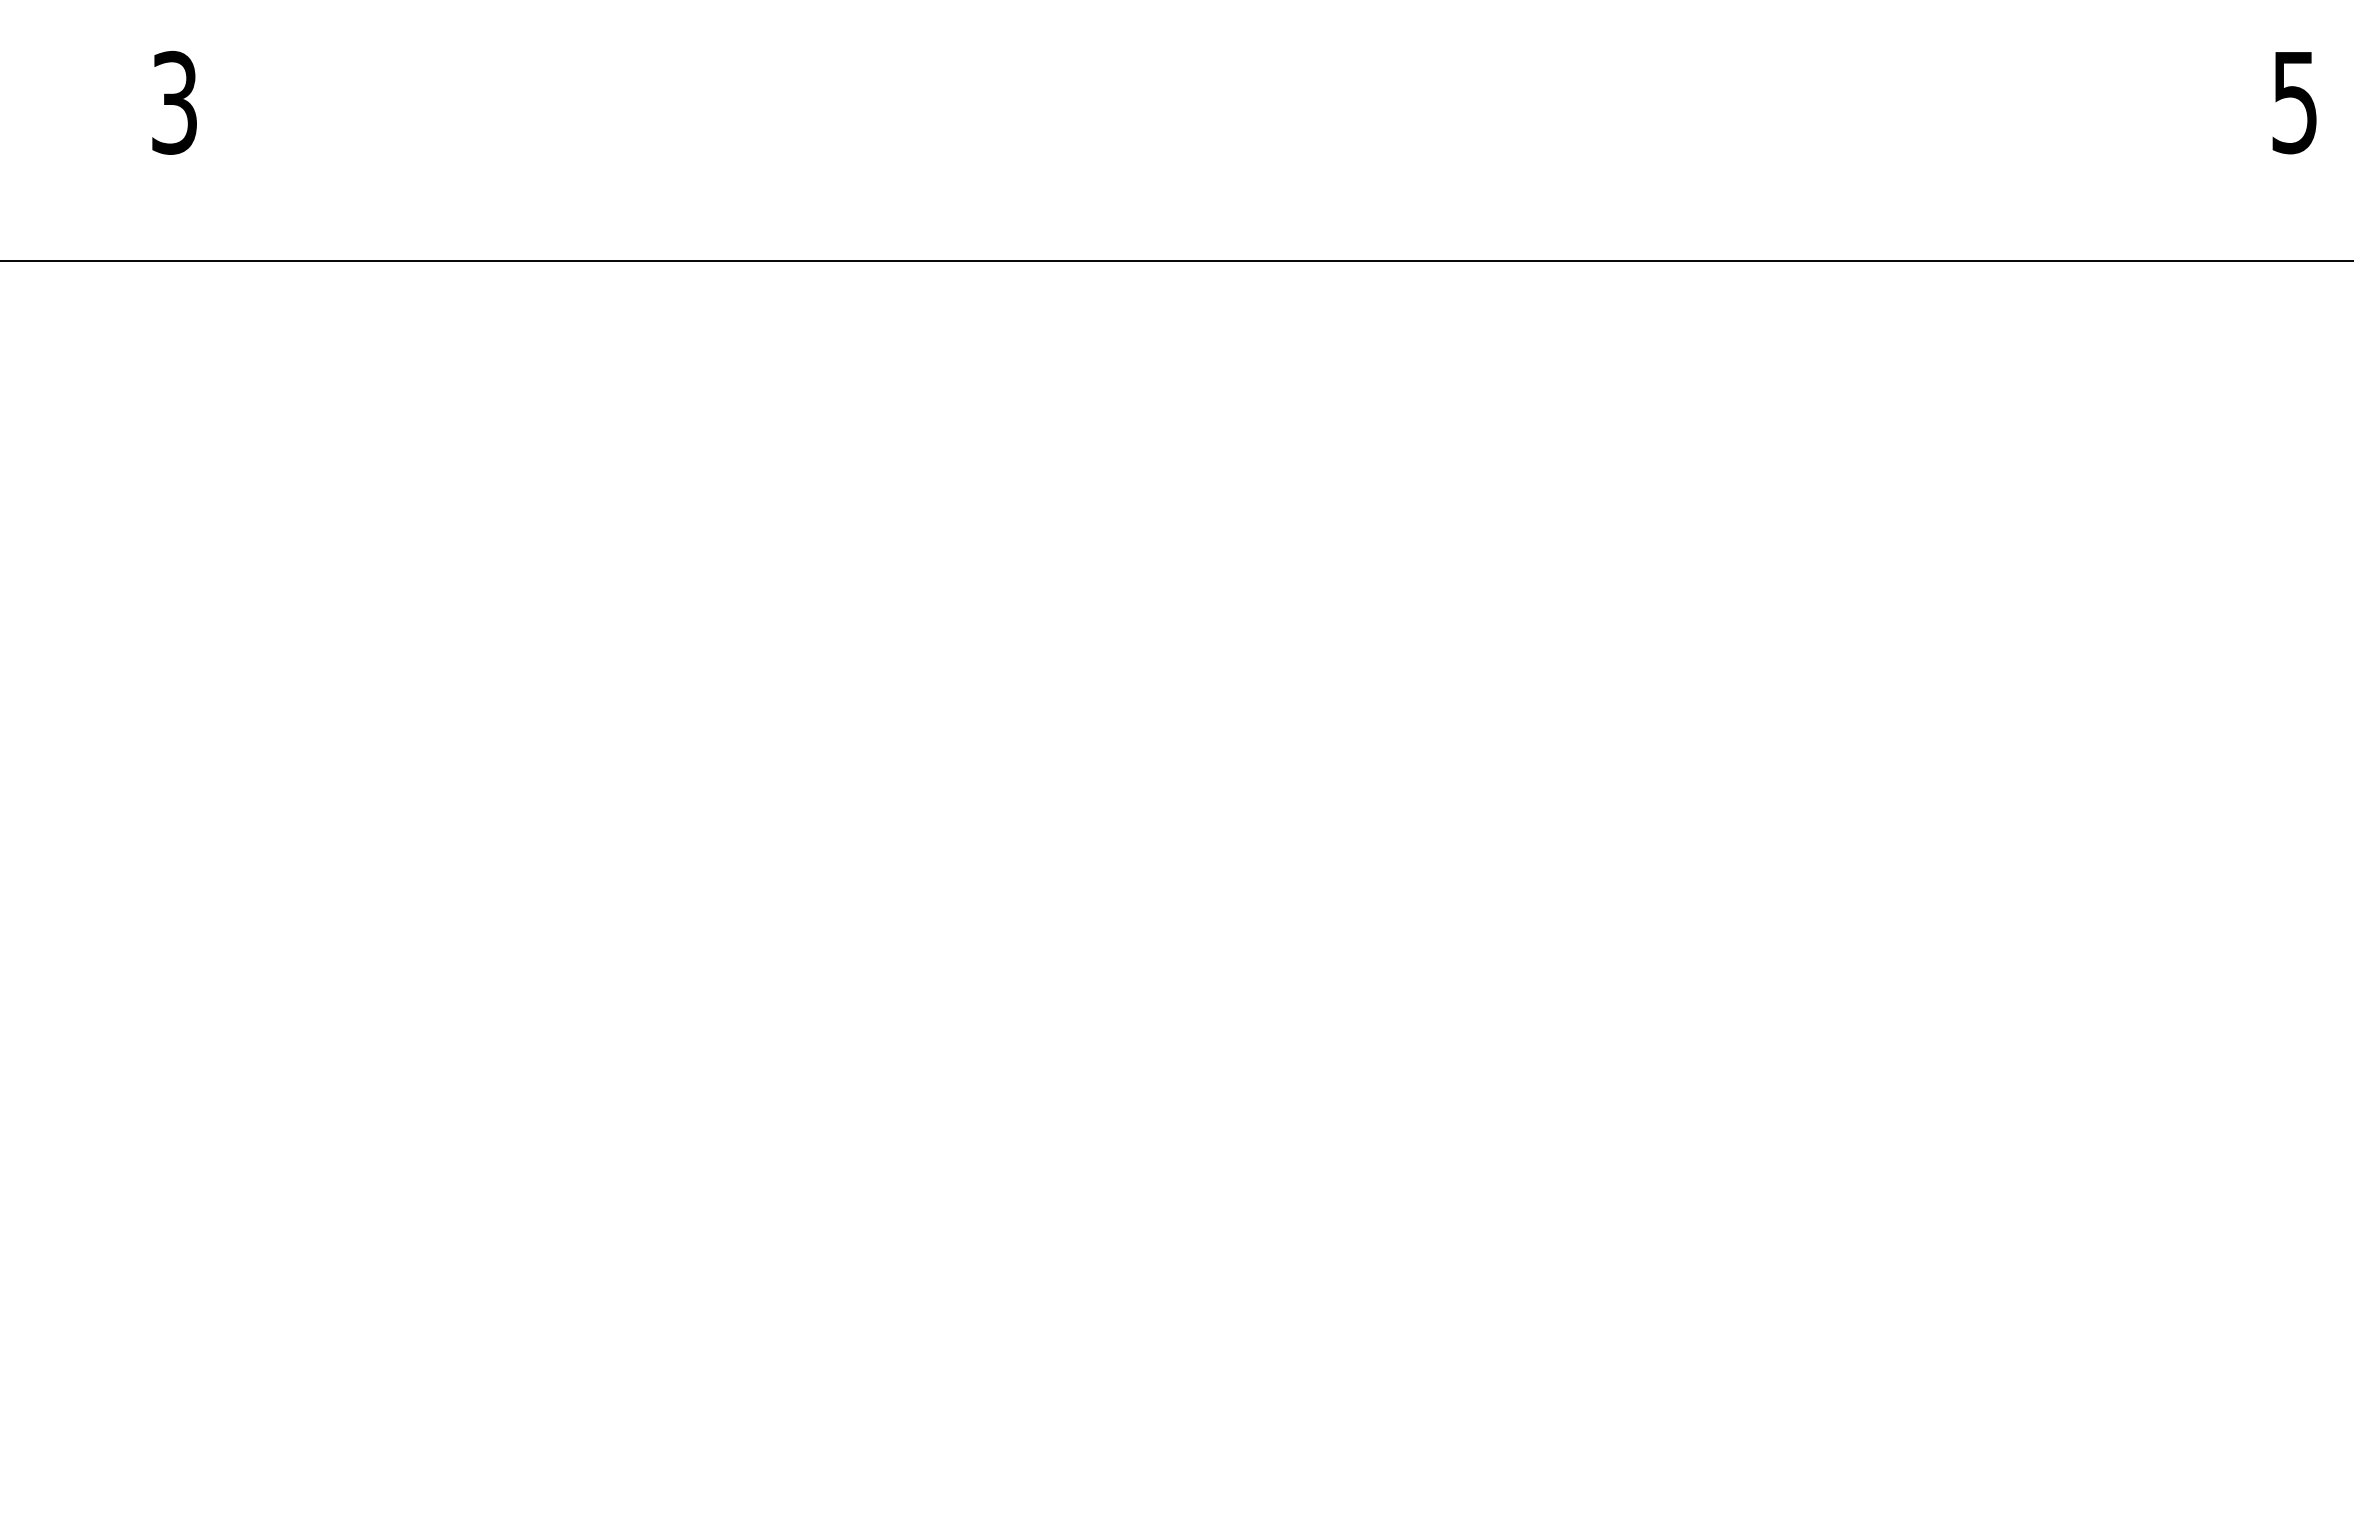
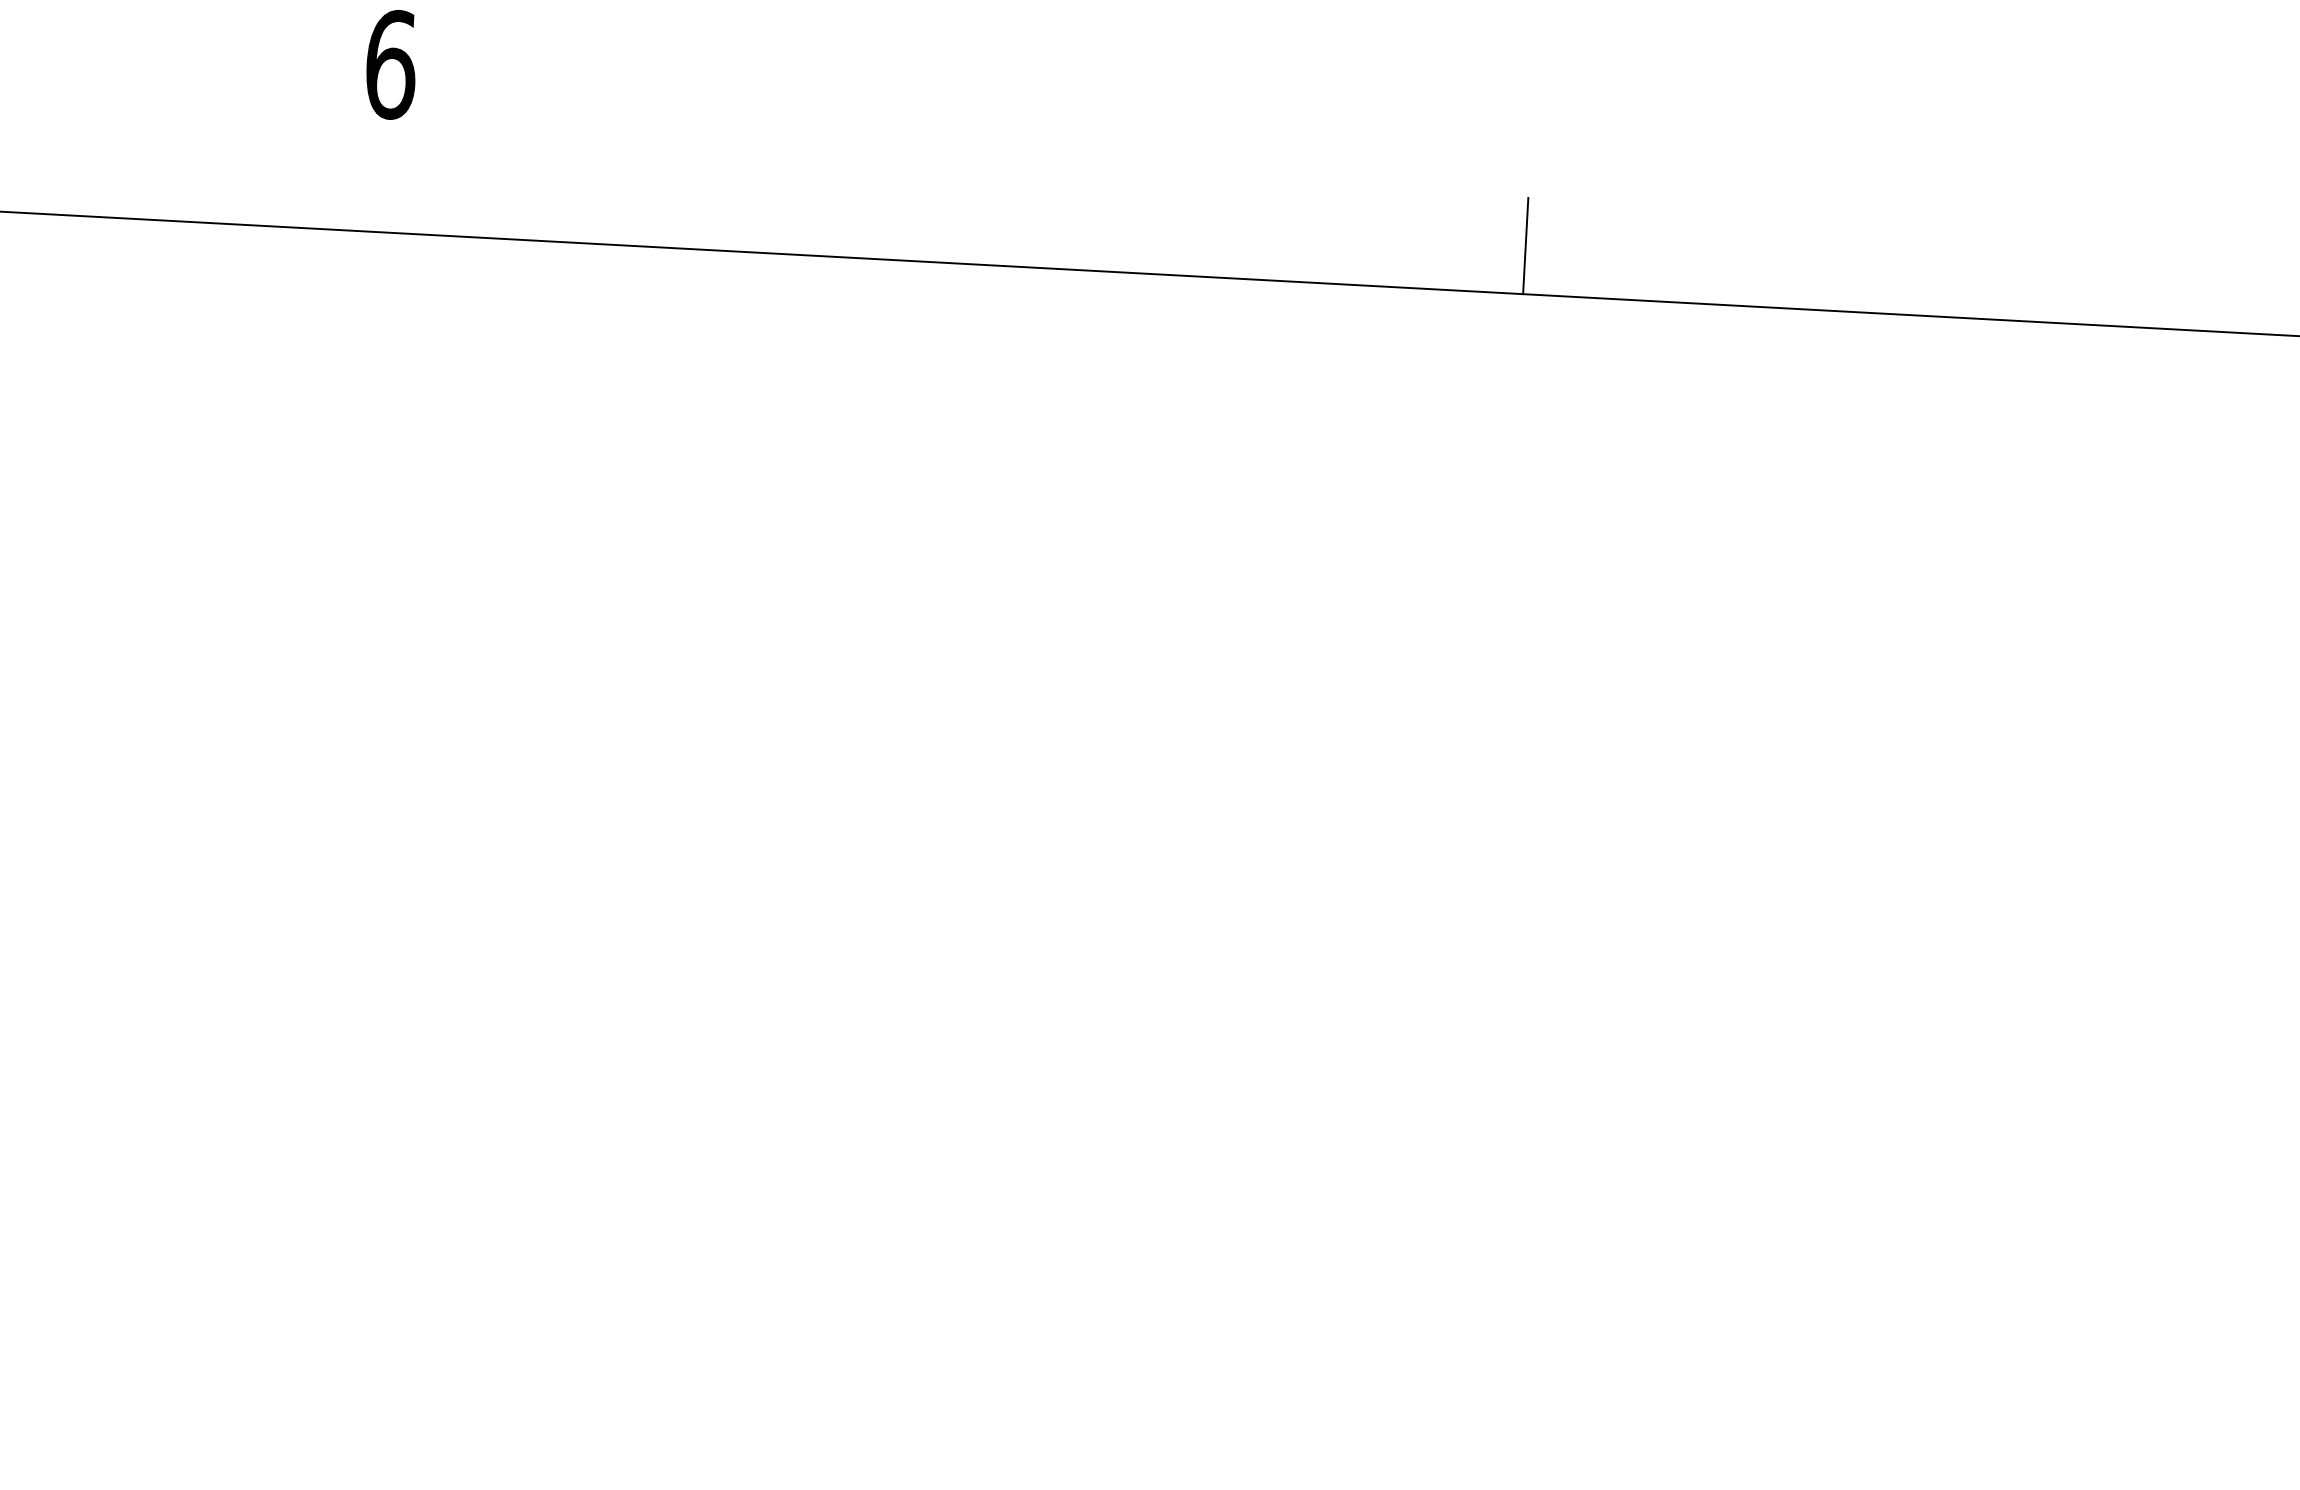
text: (174, 102) -> (390, 64), 3 -> 6
line: (1252, 215) -> (1526, 245), added

